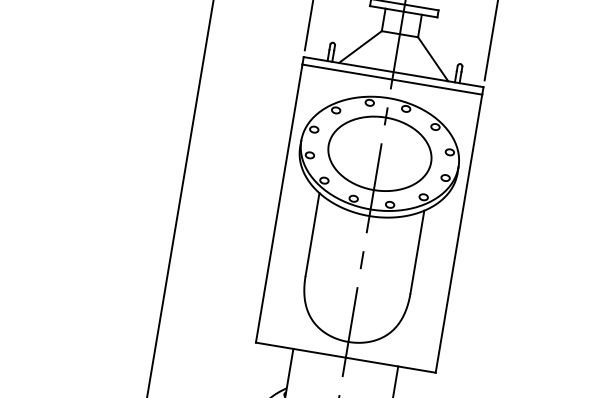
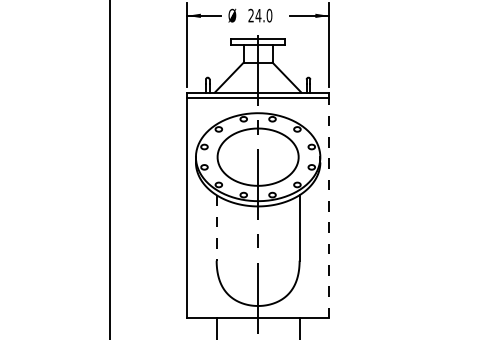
line: (312, 233) -> (216, 227), solid -> dashed
line: (459, 233) -> (329, 208), solid -> dashed

